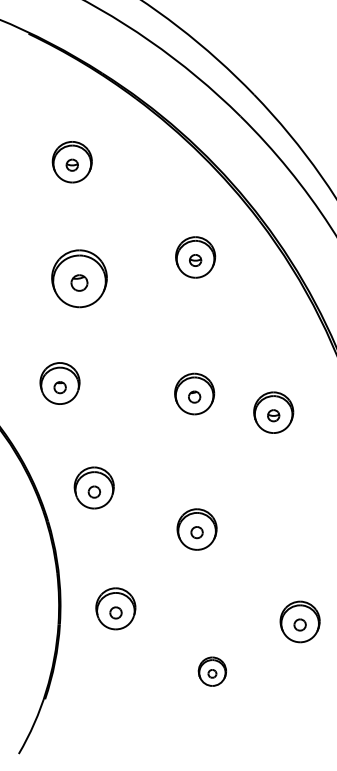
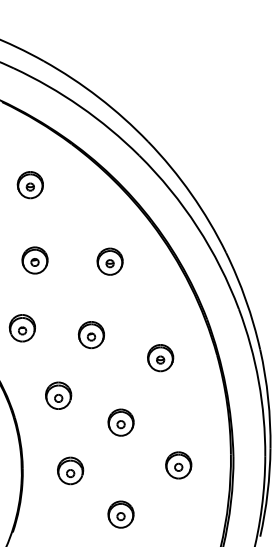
part: (194, 257) -> (109, 261), moved
part: (78, 278) -> (34, 260), size x0.71
part: (193, 394) -> (90, 335), moved
part: (273, 413) -> (160, 358), moved
part: (94, 487) -> (58, 395), moved
part: (196, 529) -> (120, 422), moved
part: (115, 608) -> (70, 470), moved
part: (299, 622) -> (178, 465), moved
part: (211, 671) -> (120, 514), size x1.43

